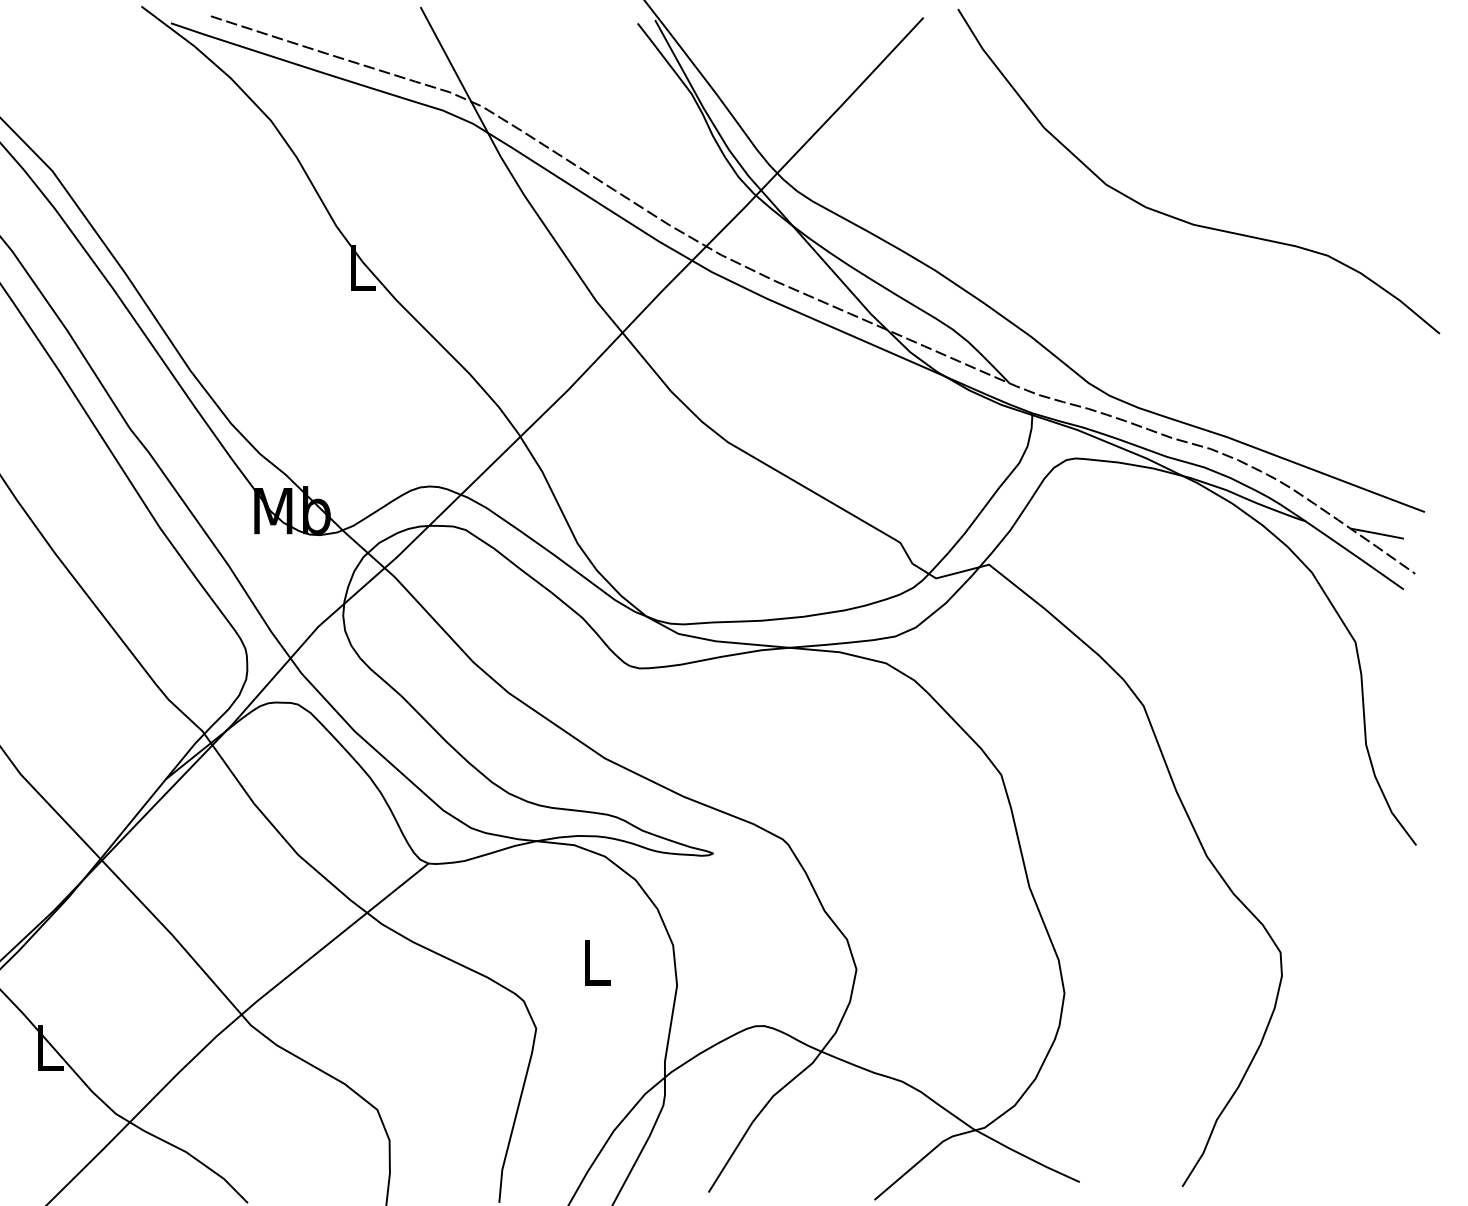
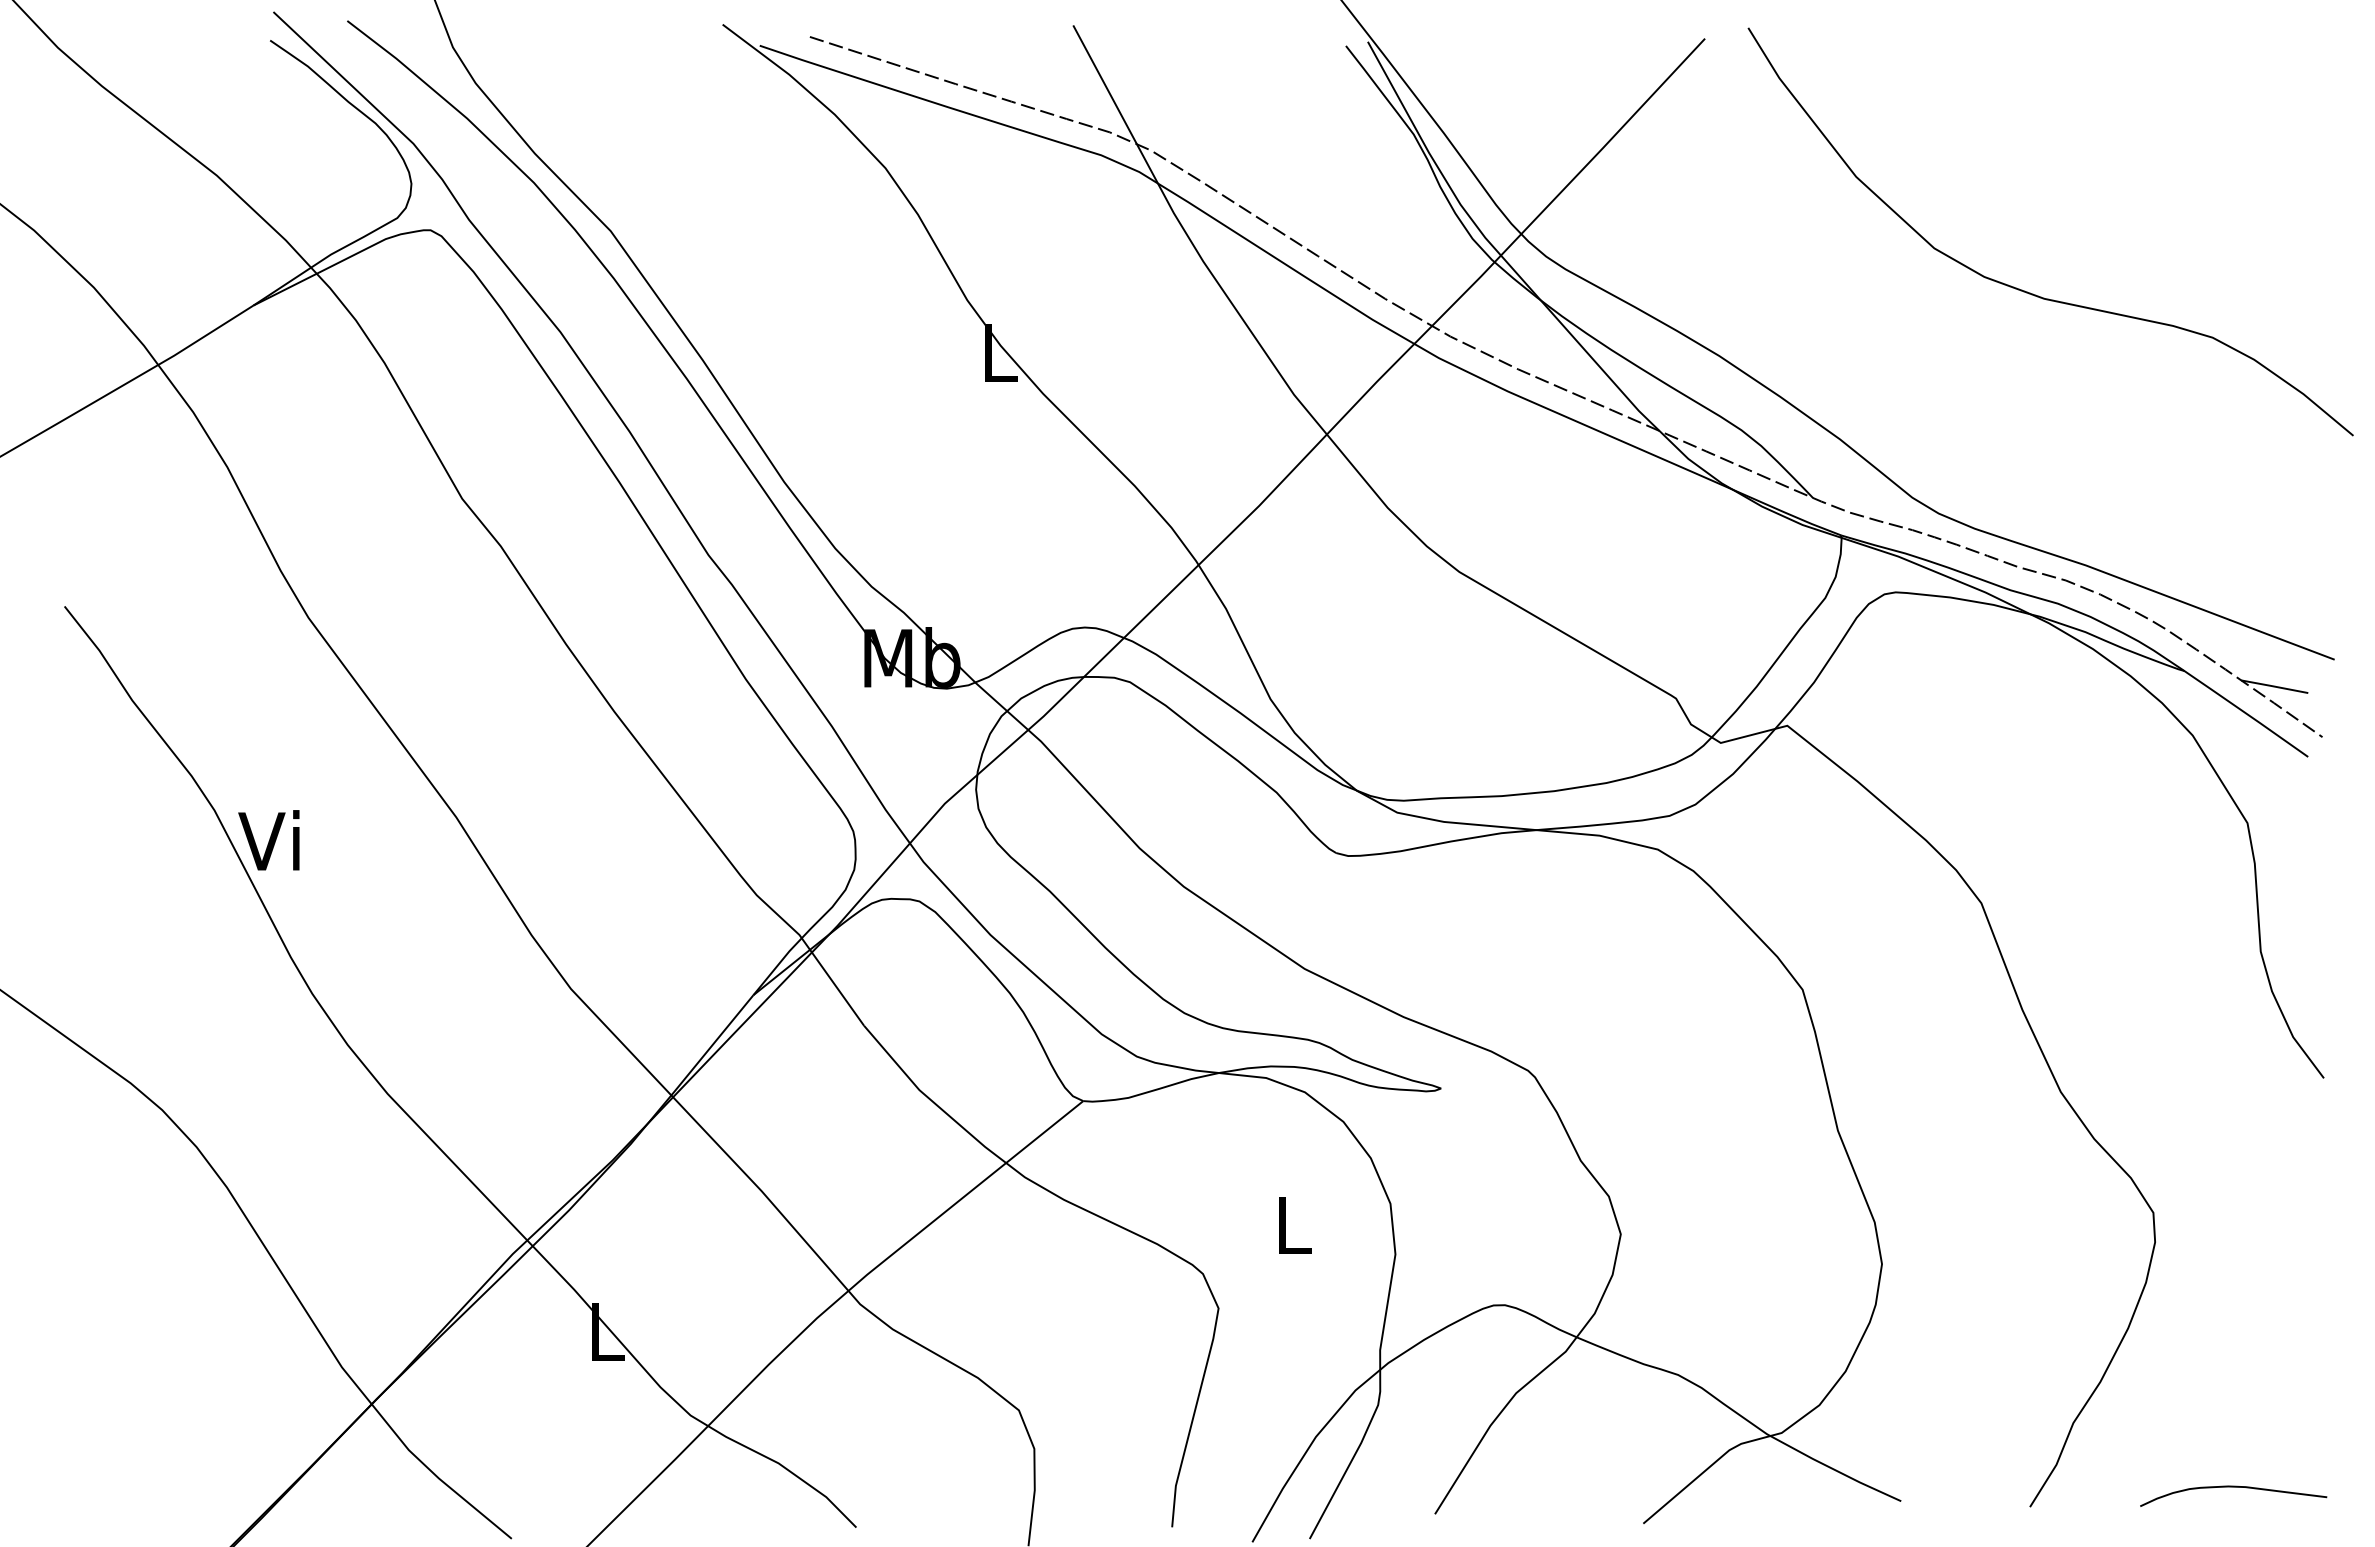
curve: (1344, 1171) -> (2233, 1487), added

